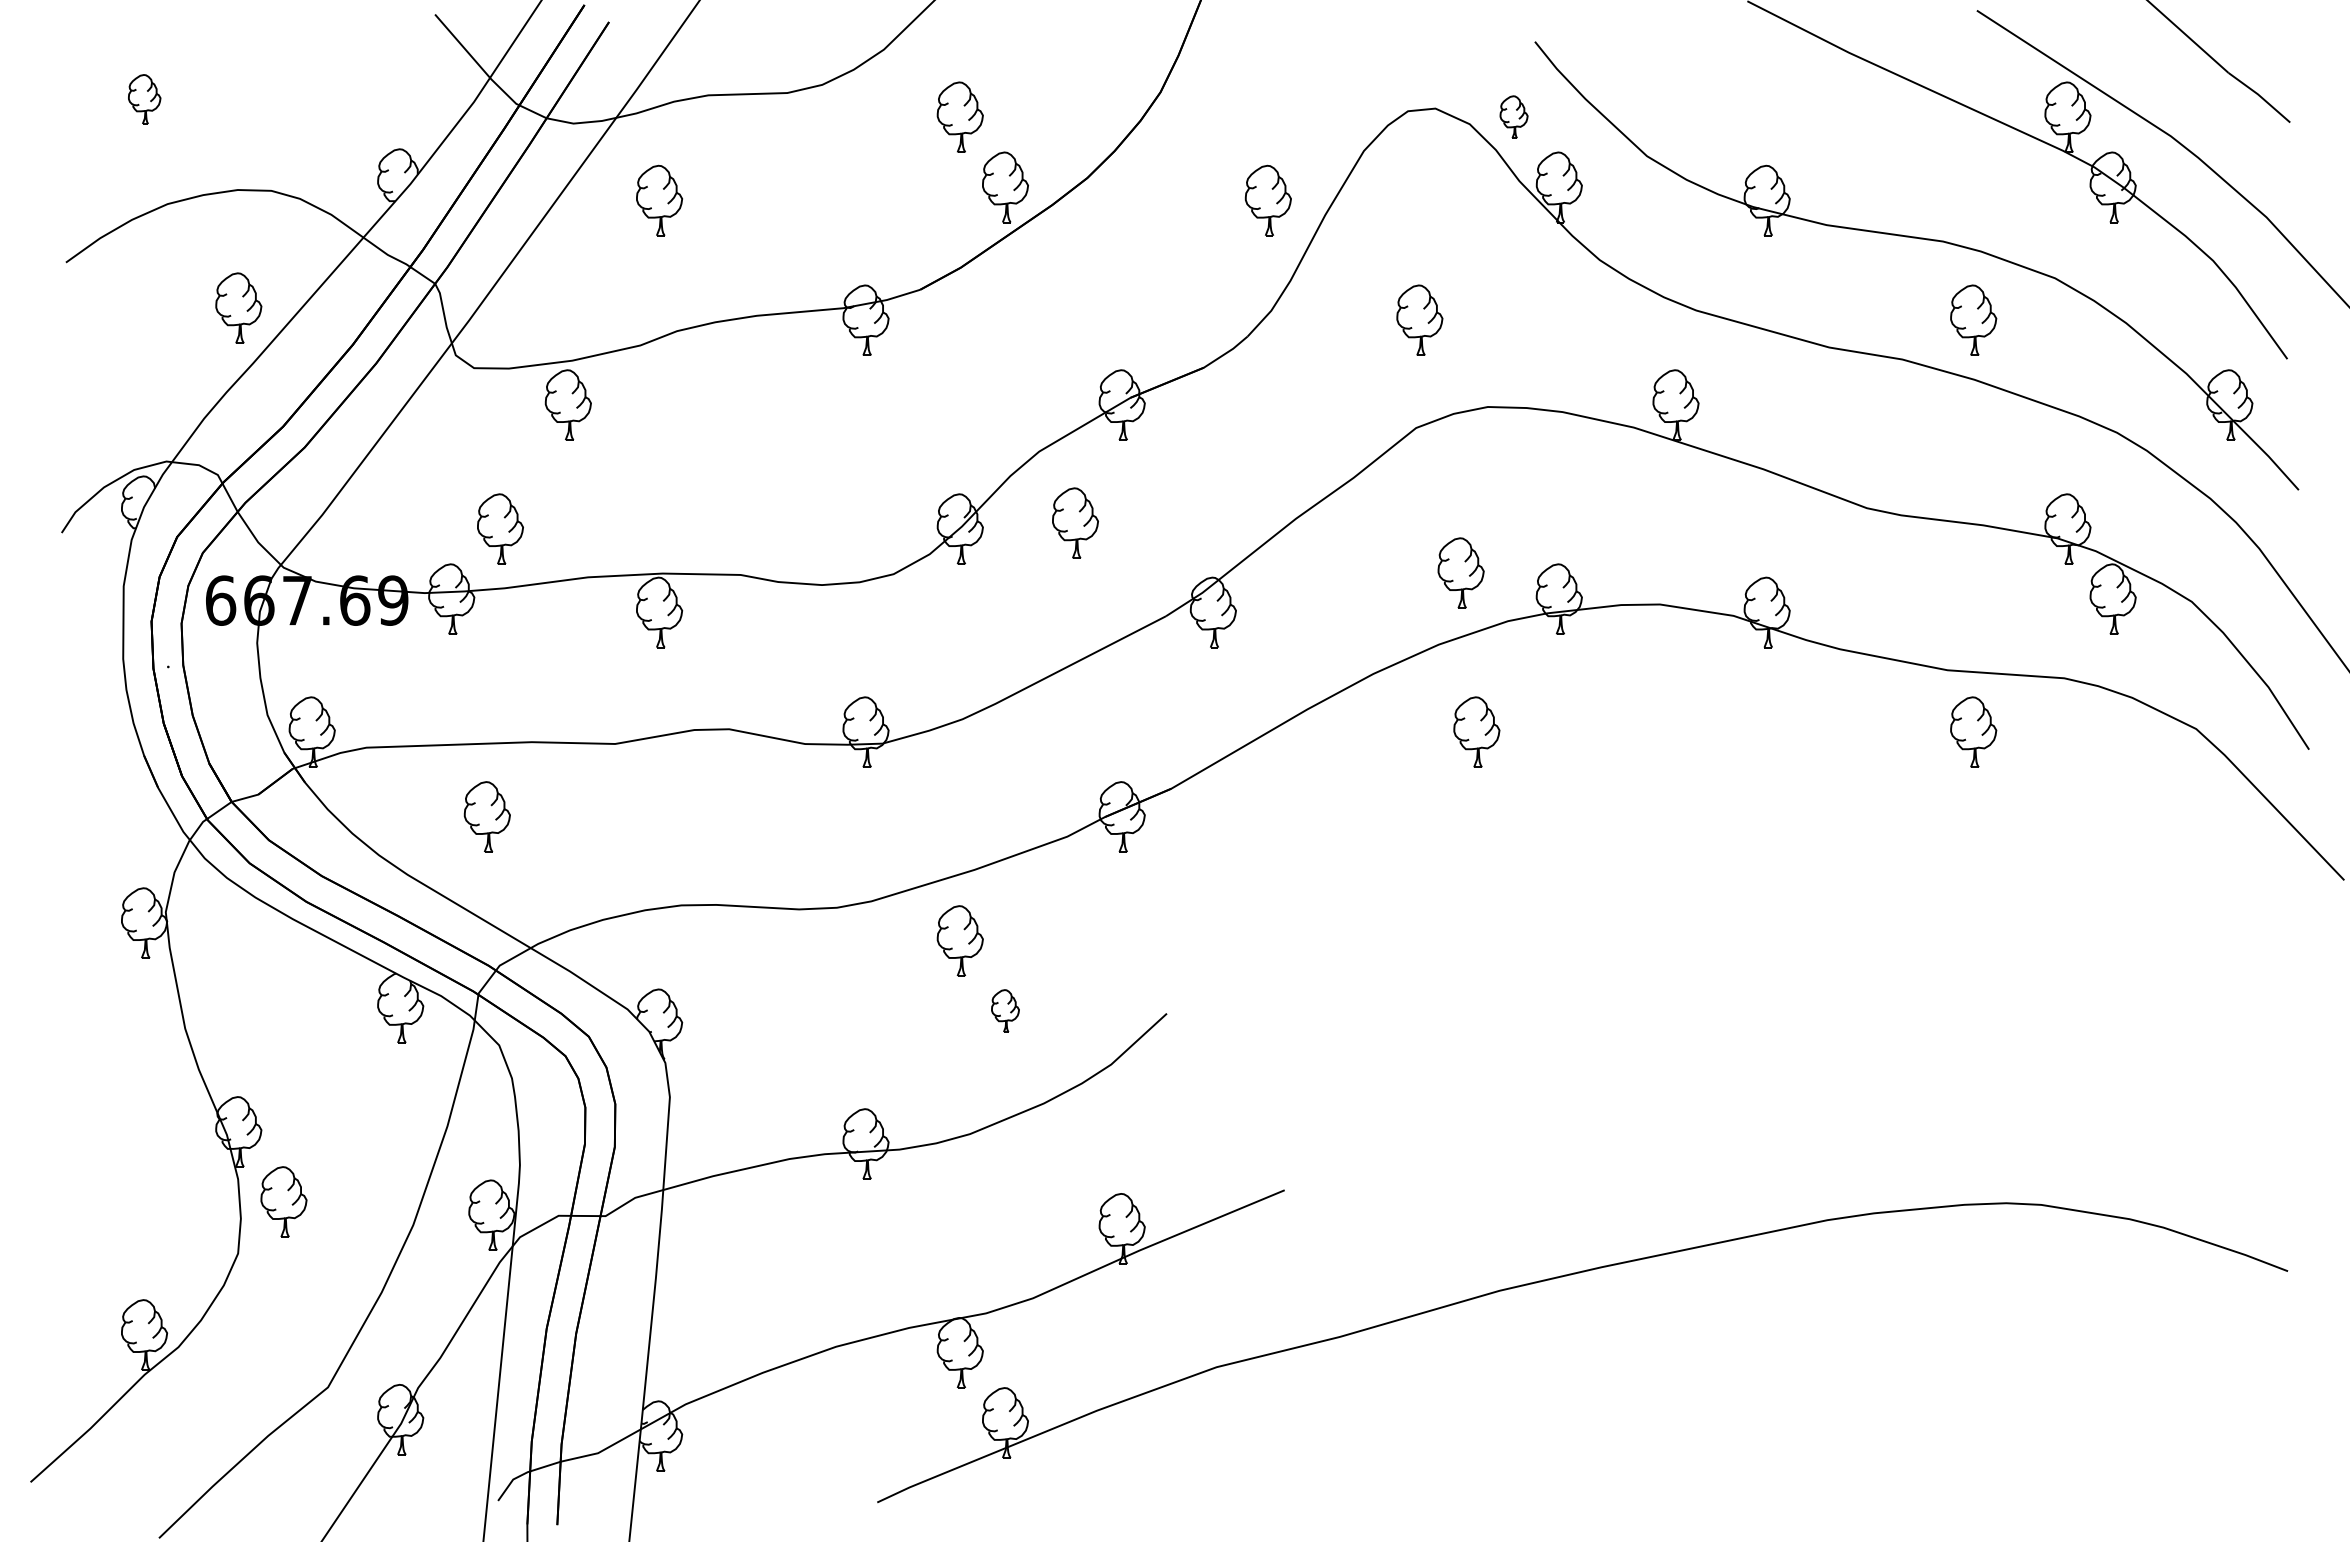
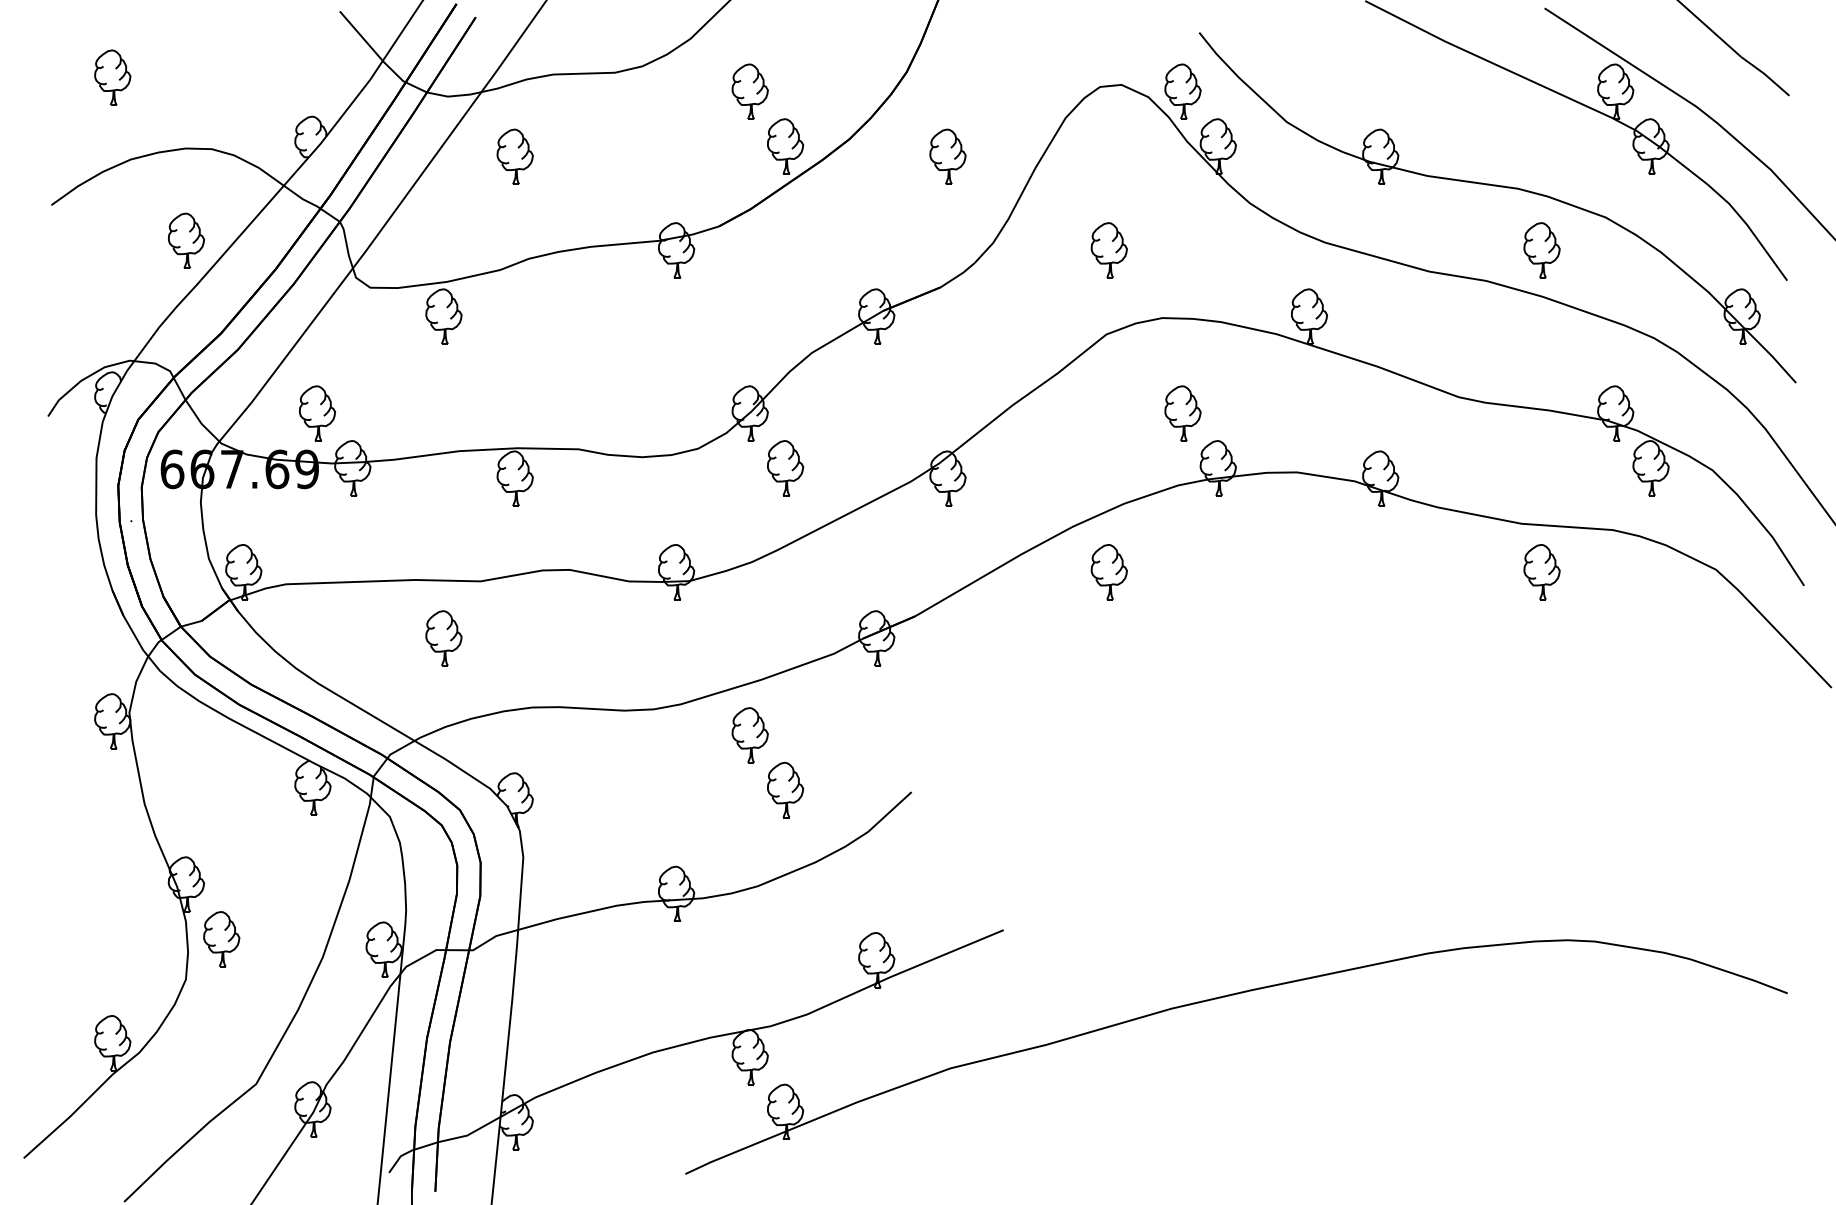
part: (144, 99) -> (112, 77), size x1.43
part: (1513, 116) -> (1182, 91), size x1.67
part: (1267, 200) -> (947, 156), moved
part: (1075, 522) -> (785, 467), moved
part: (500, 528) -> (317, 413), moved
part: (1460, 572) -> (1182, 413), moved
part: (1476, 731) -> (1109, 571), moved
part: (486, 816) -> (443, 638), moved
part: (1005, 1010) -> (785, 789), size x1.67

